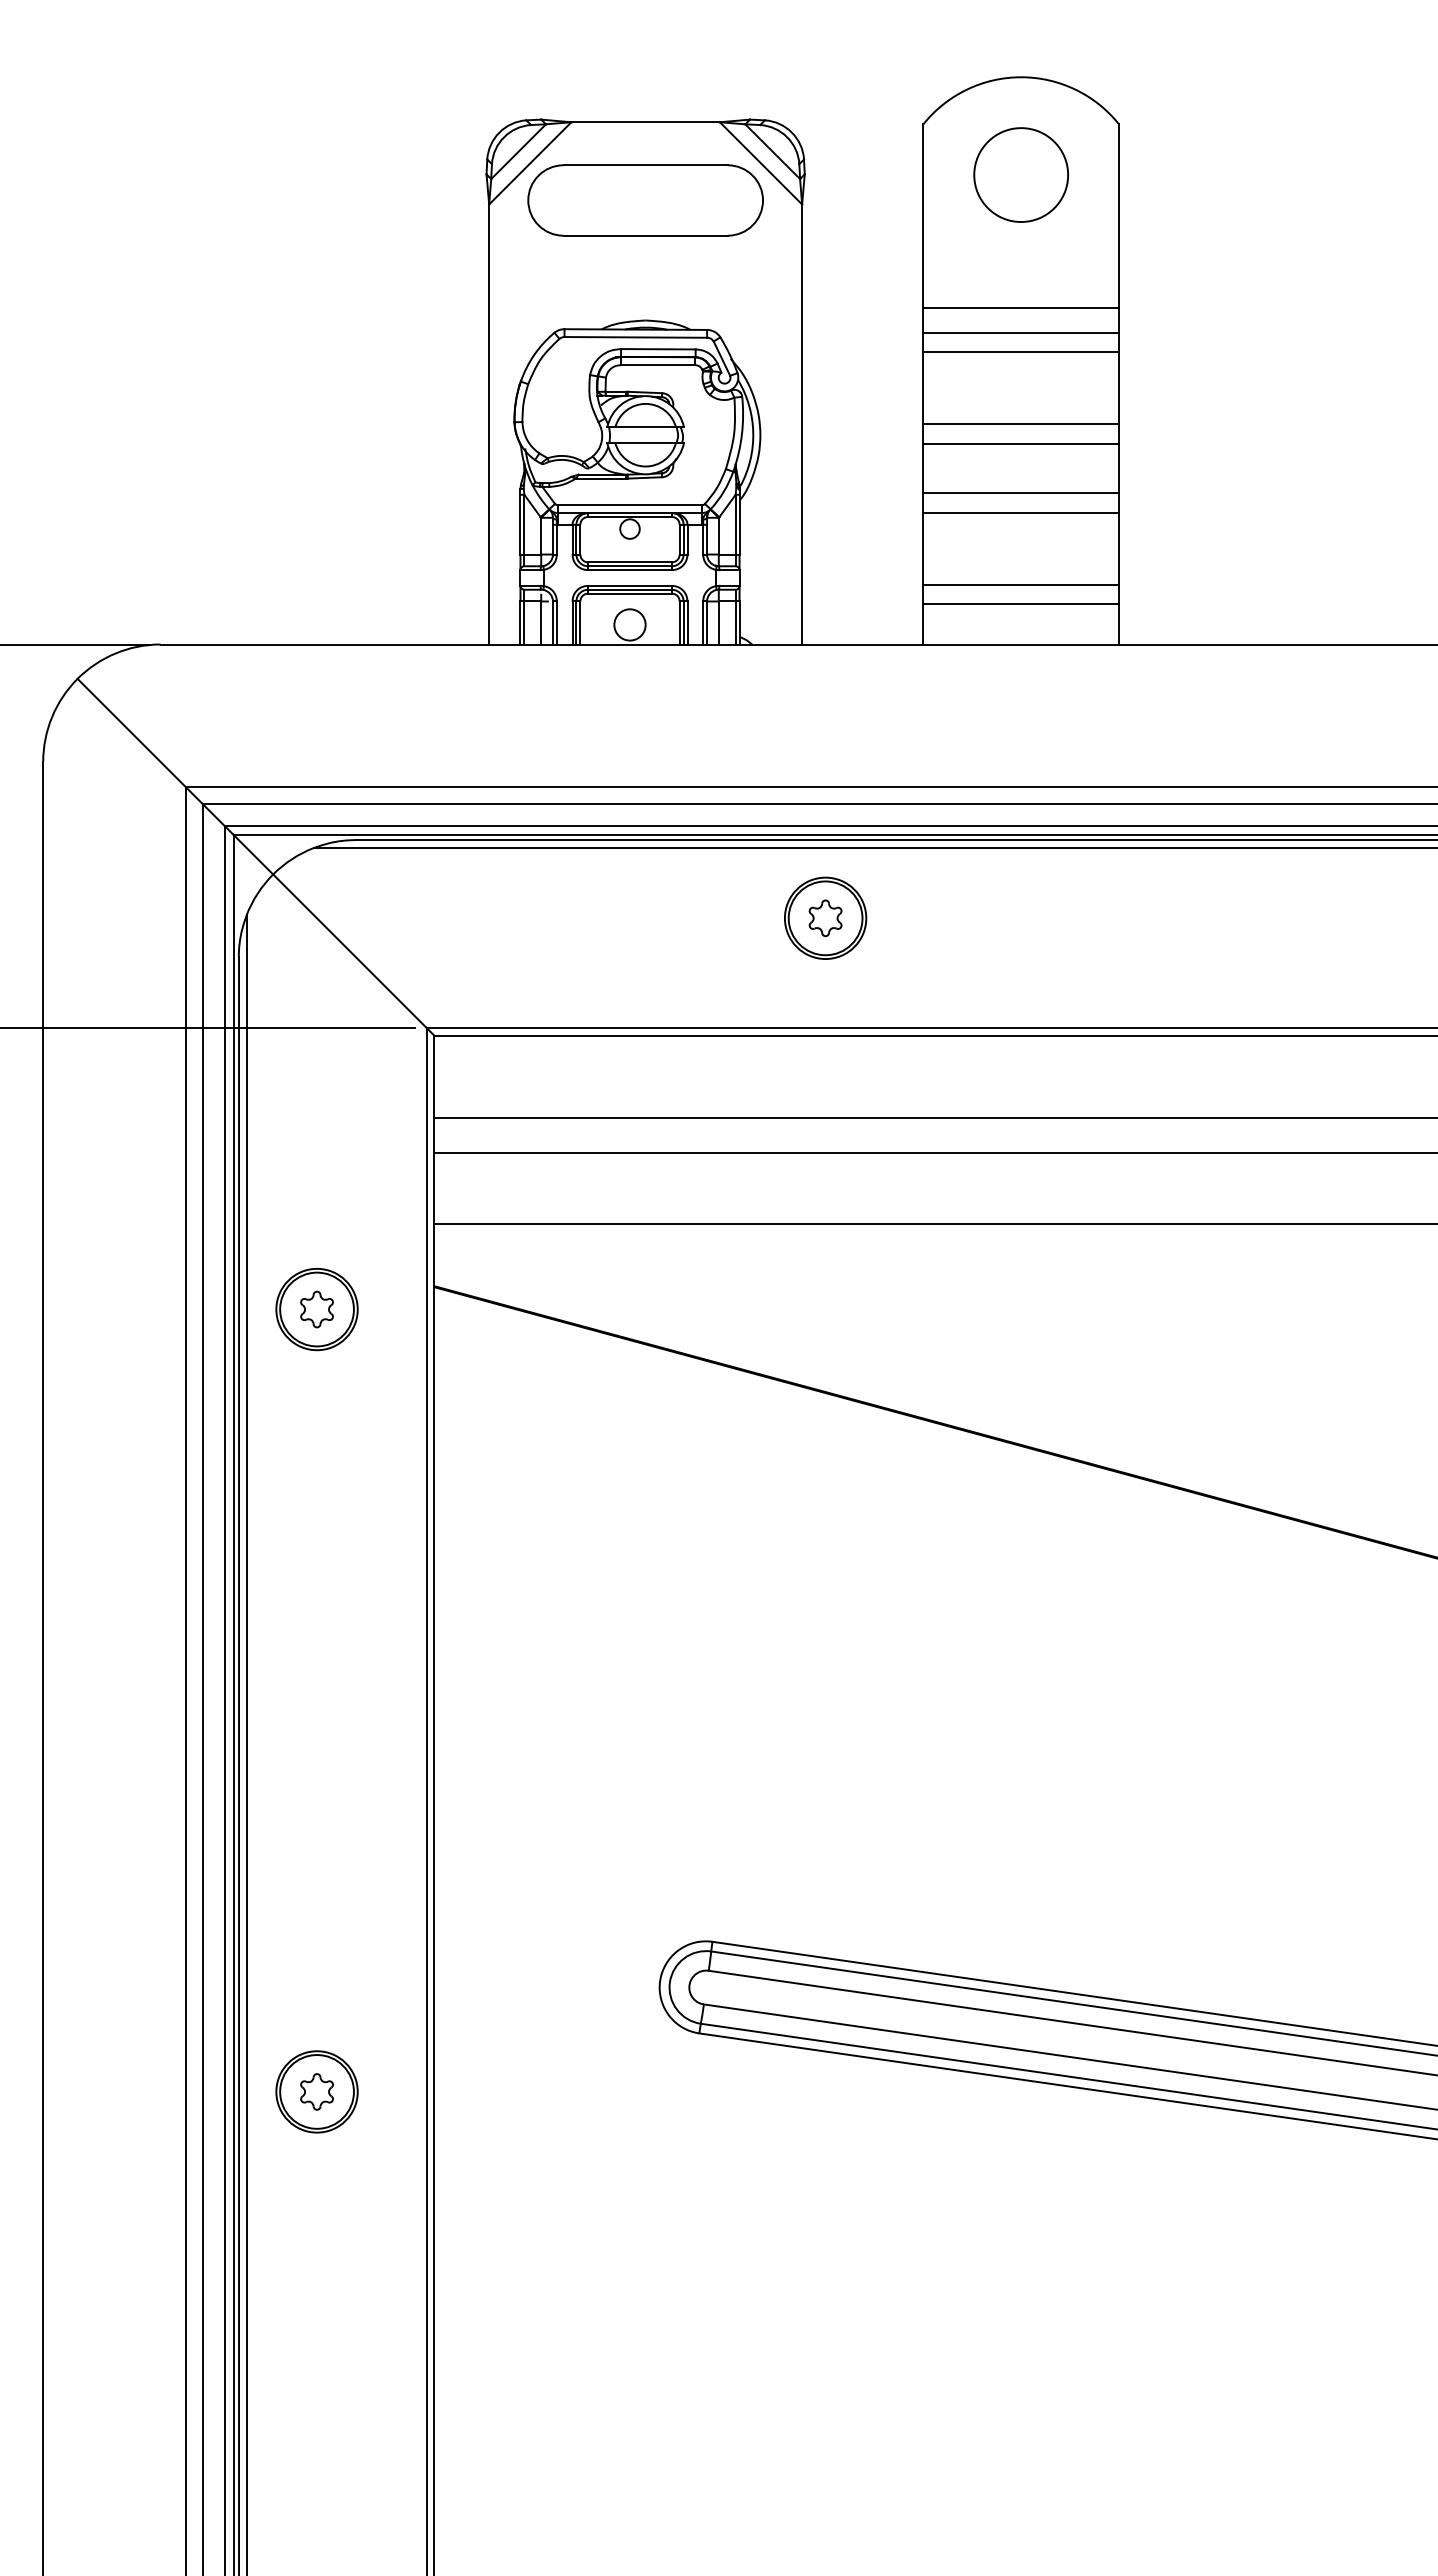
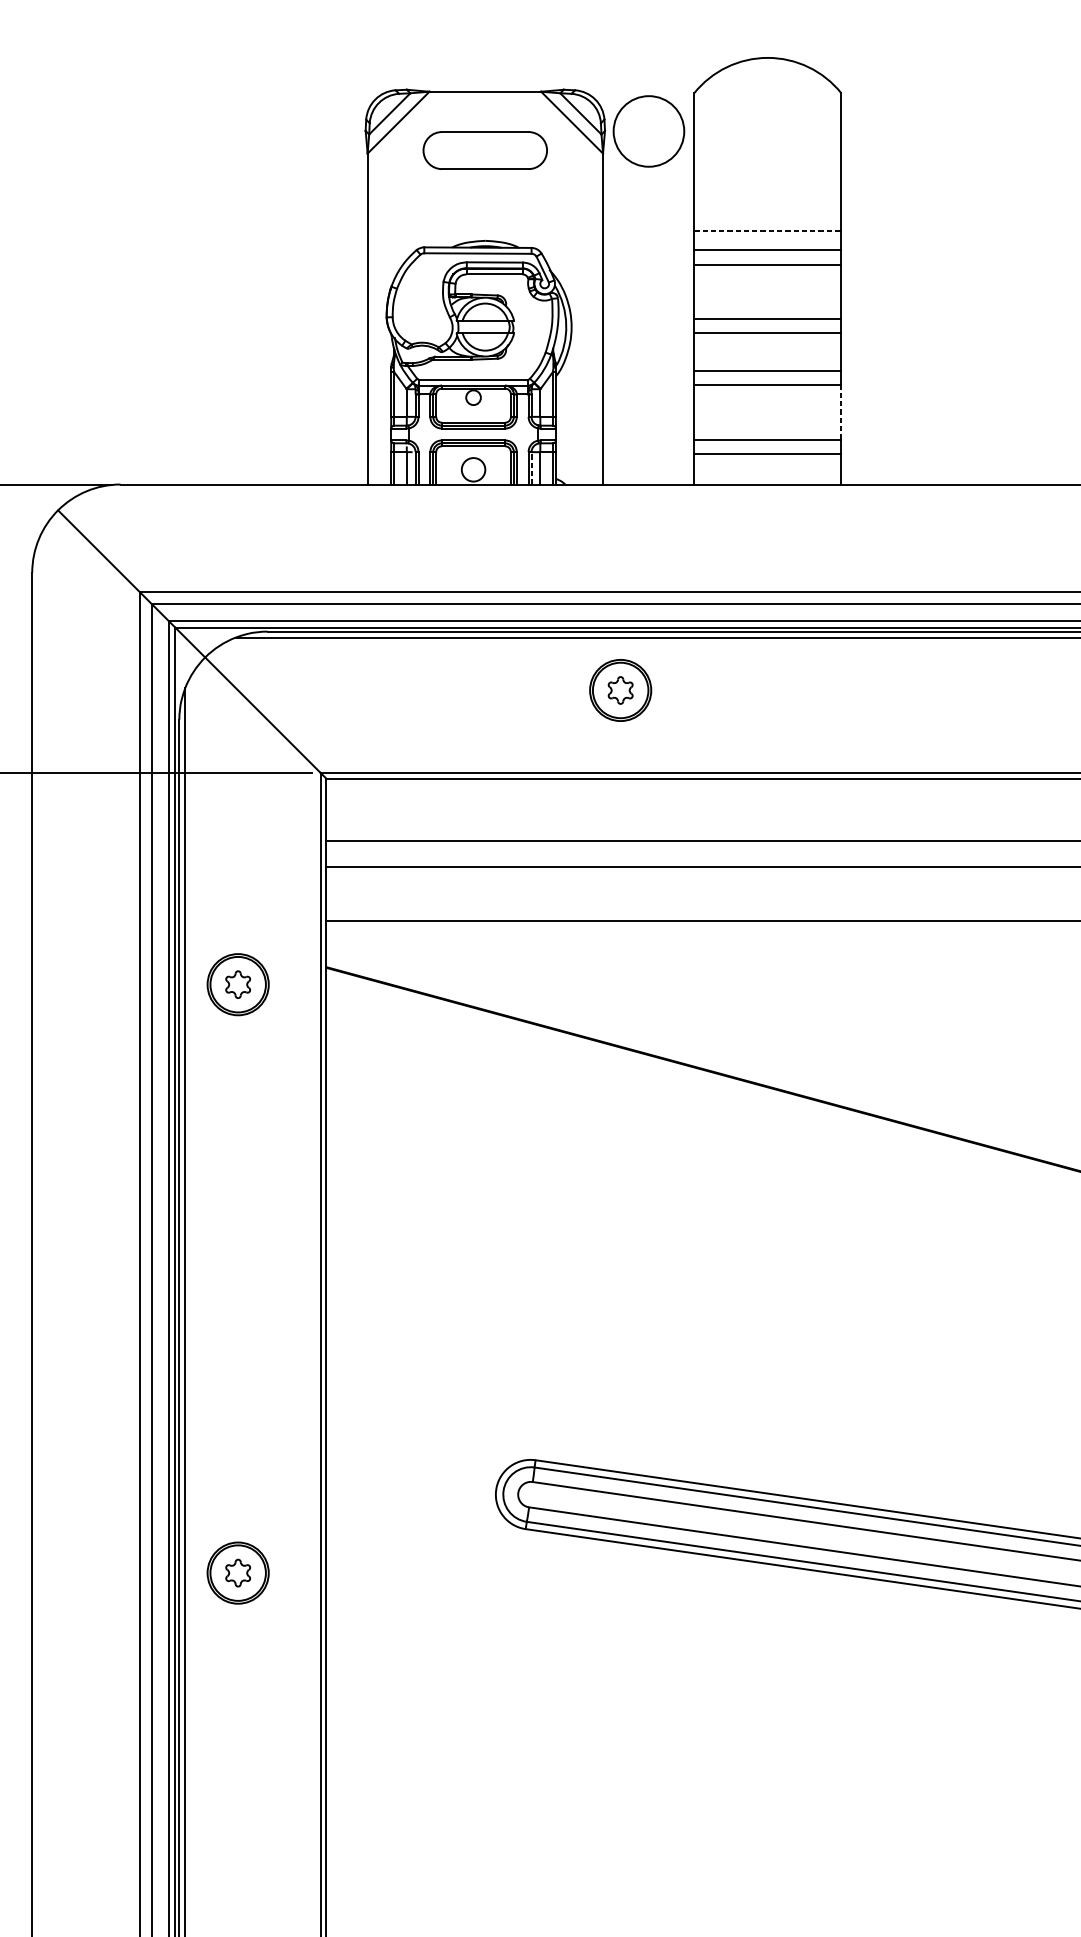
circle: (1020, 174) -> (648, 131), moved
part: (645, 200) -> (485, 150), size x0.7
line: (1021, 308) -> (768, 231), solid -> dashed
line: (1119, 548) -> (841, 412), solid -> dashed
line: (707, 622) -> (531, 467), solid -> dashed

